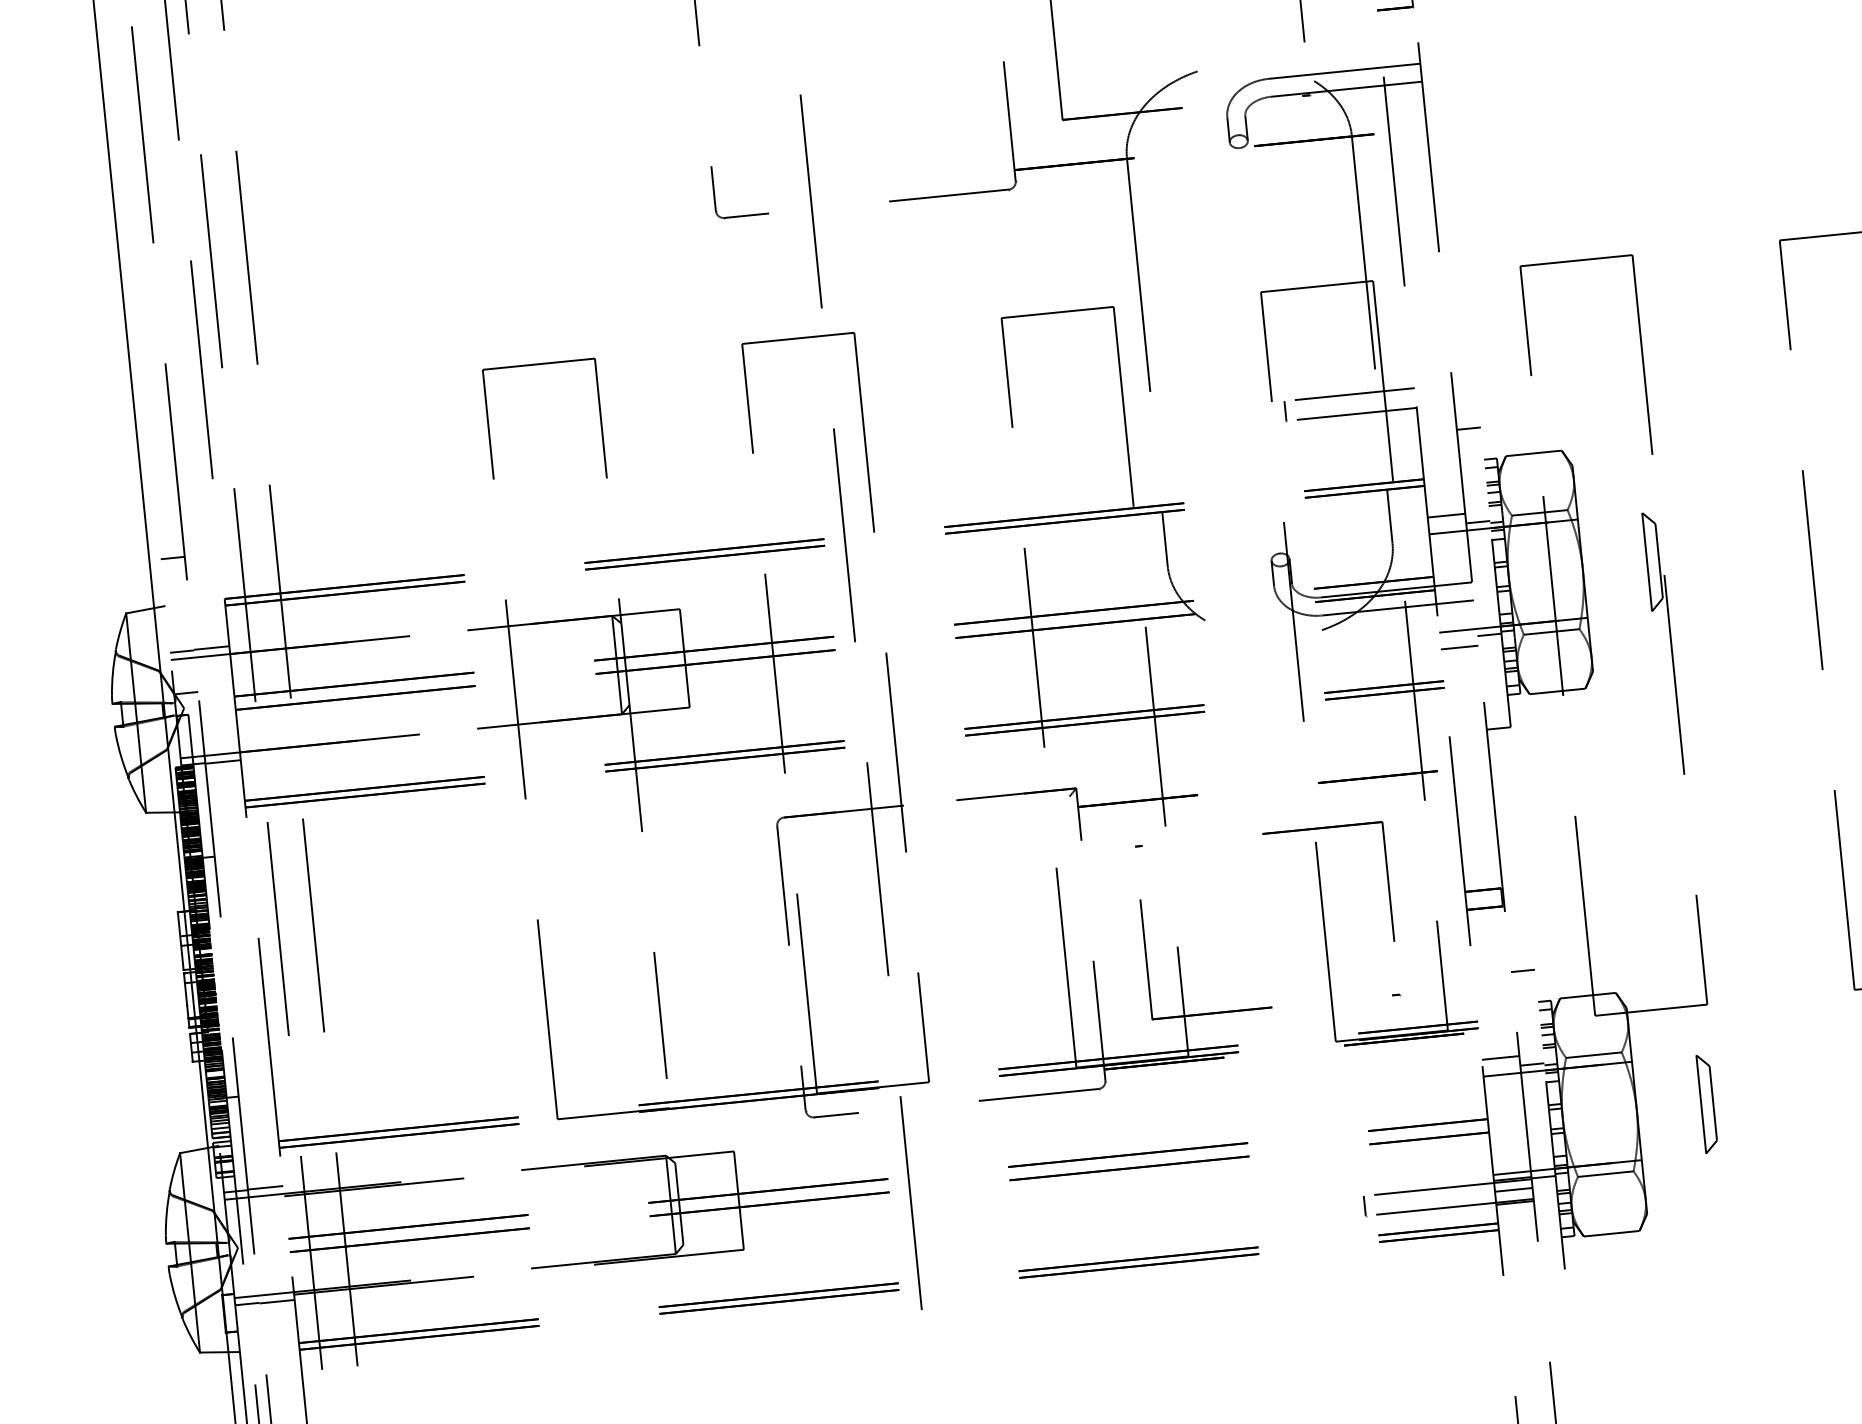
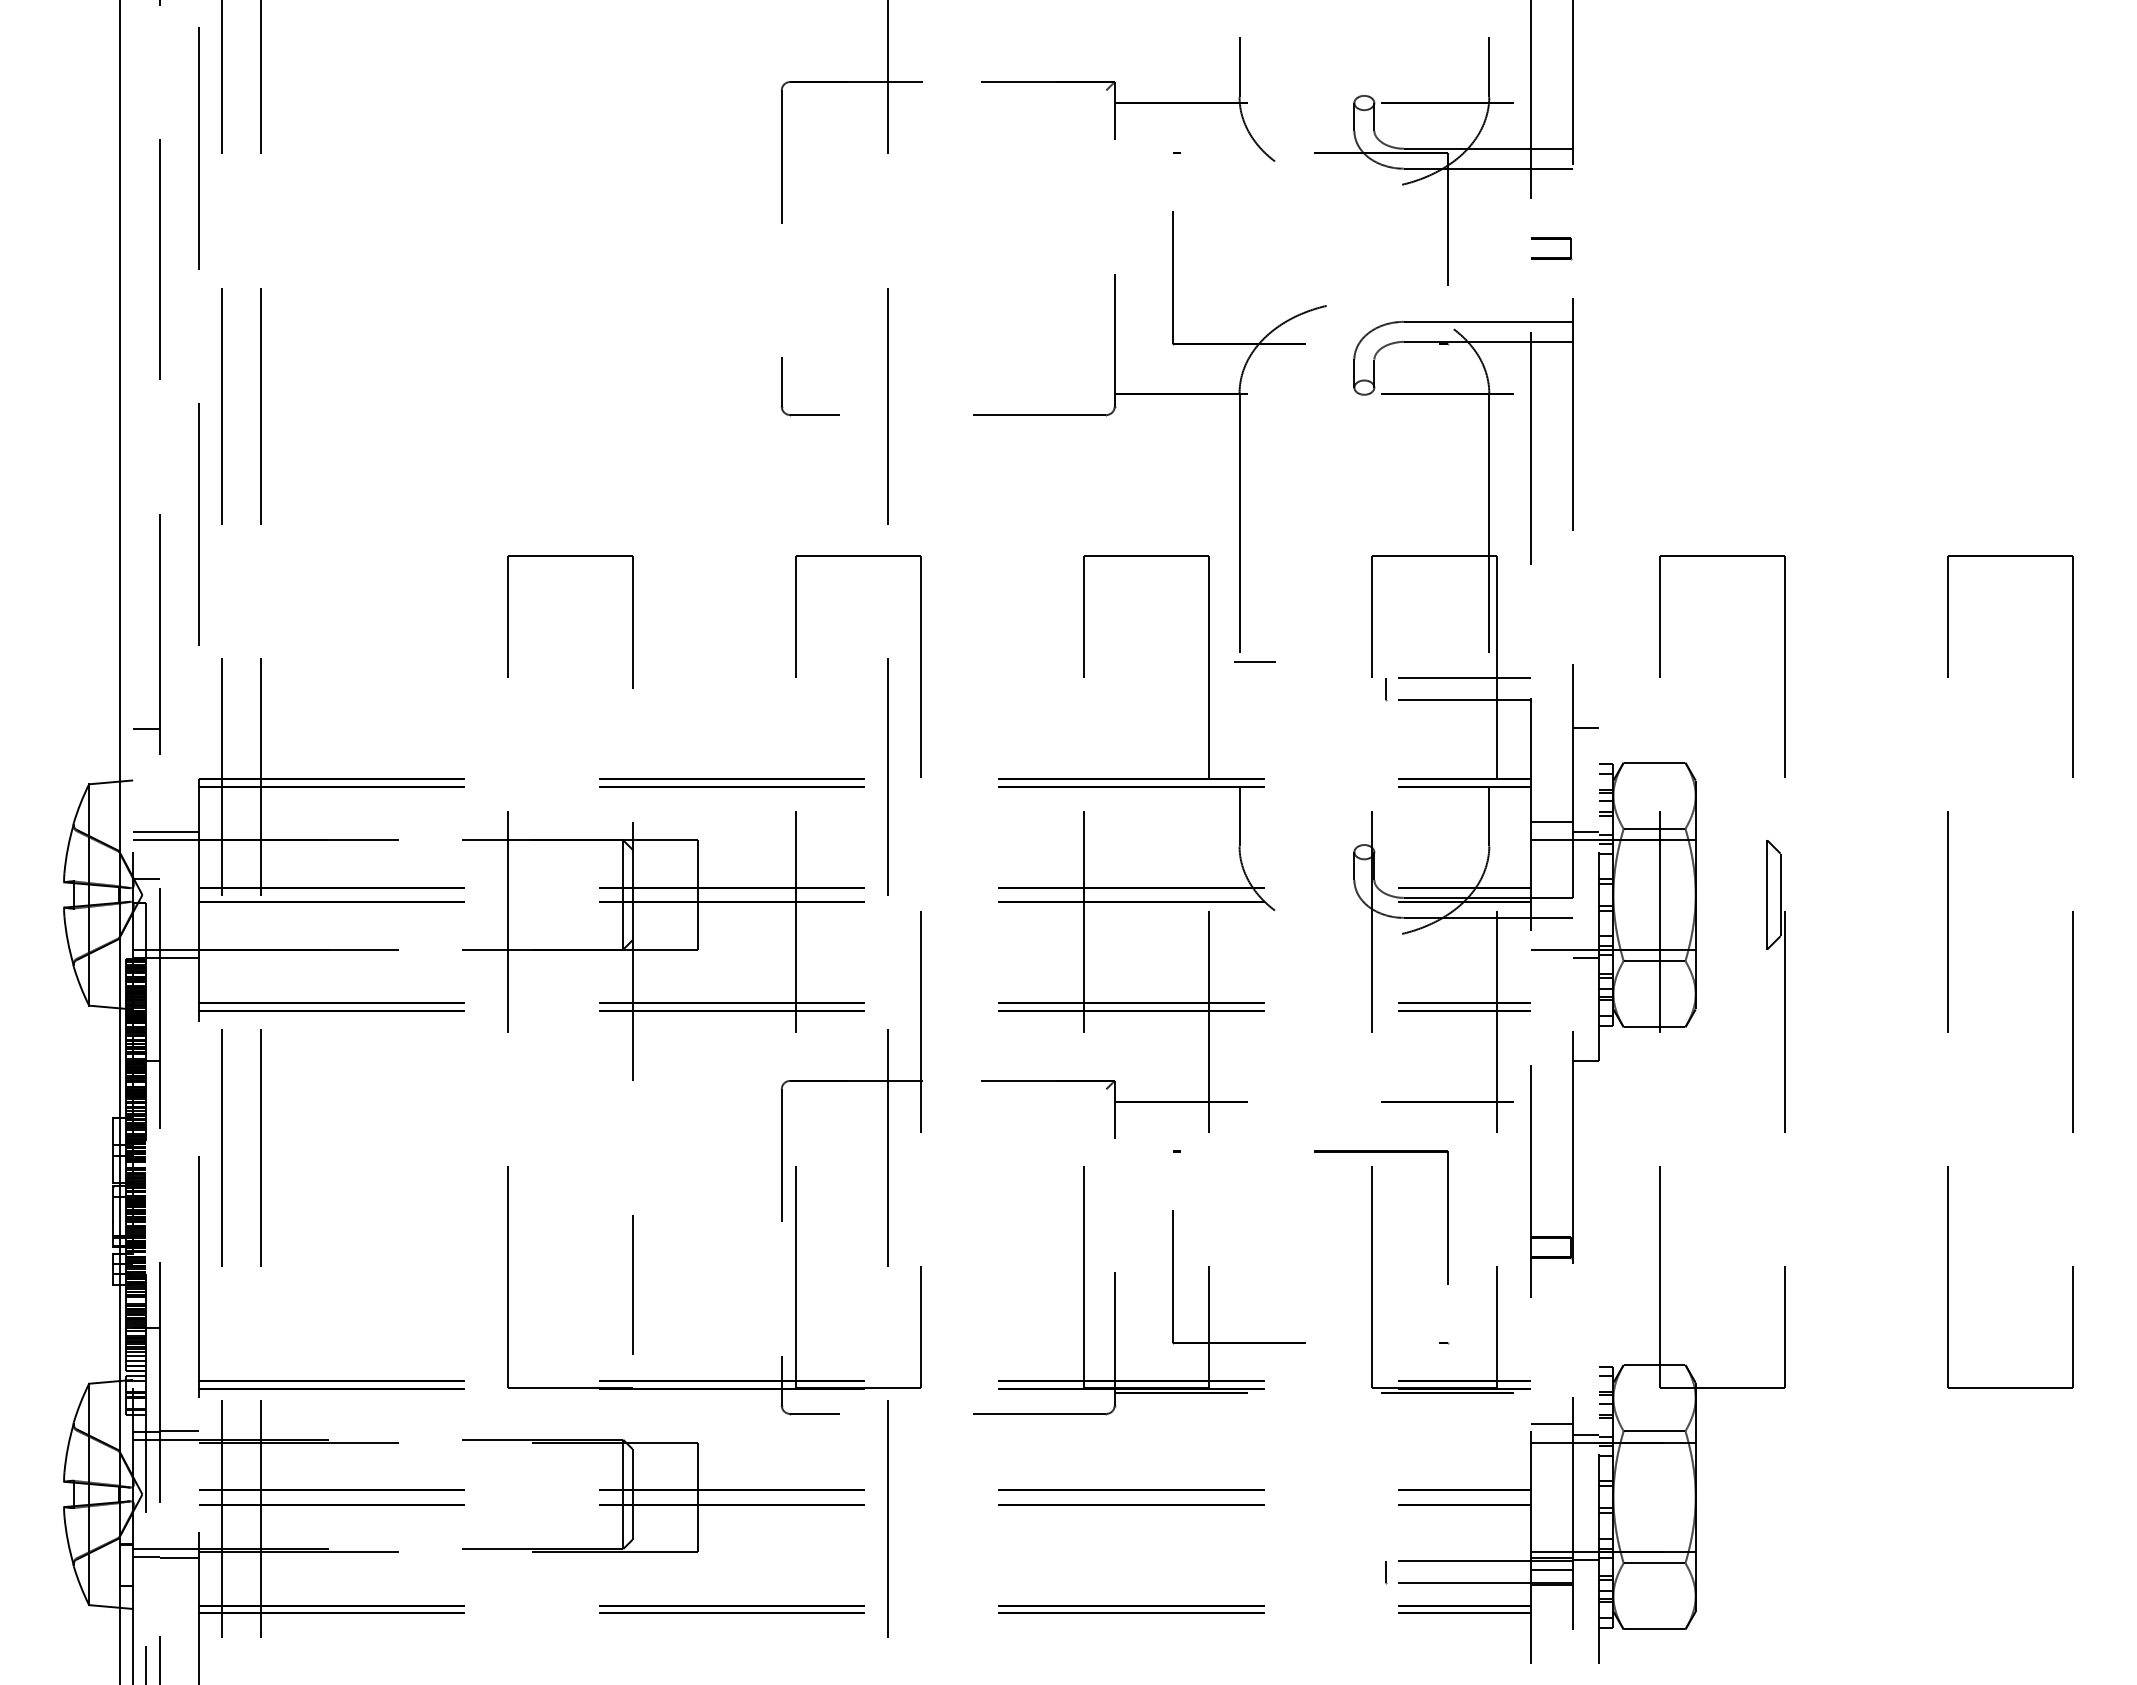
line: (1459, 646) -> (1254, 661), moved
line: (1522, 970) -> (1585, 1330), removed
part: (1706, 1104) -> (1773, 1497), removed

